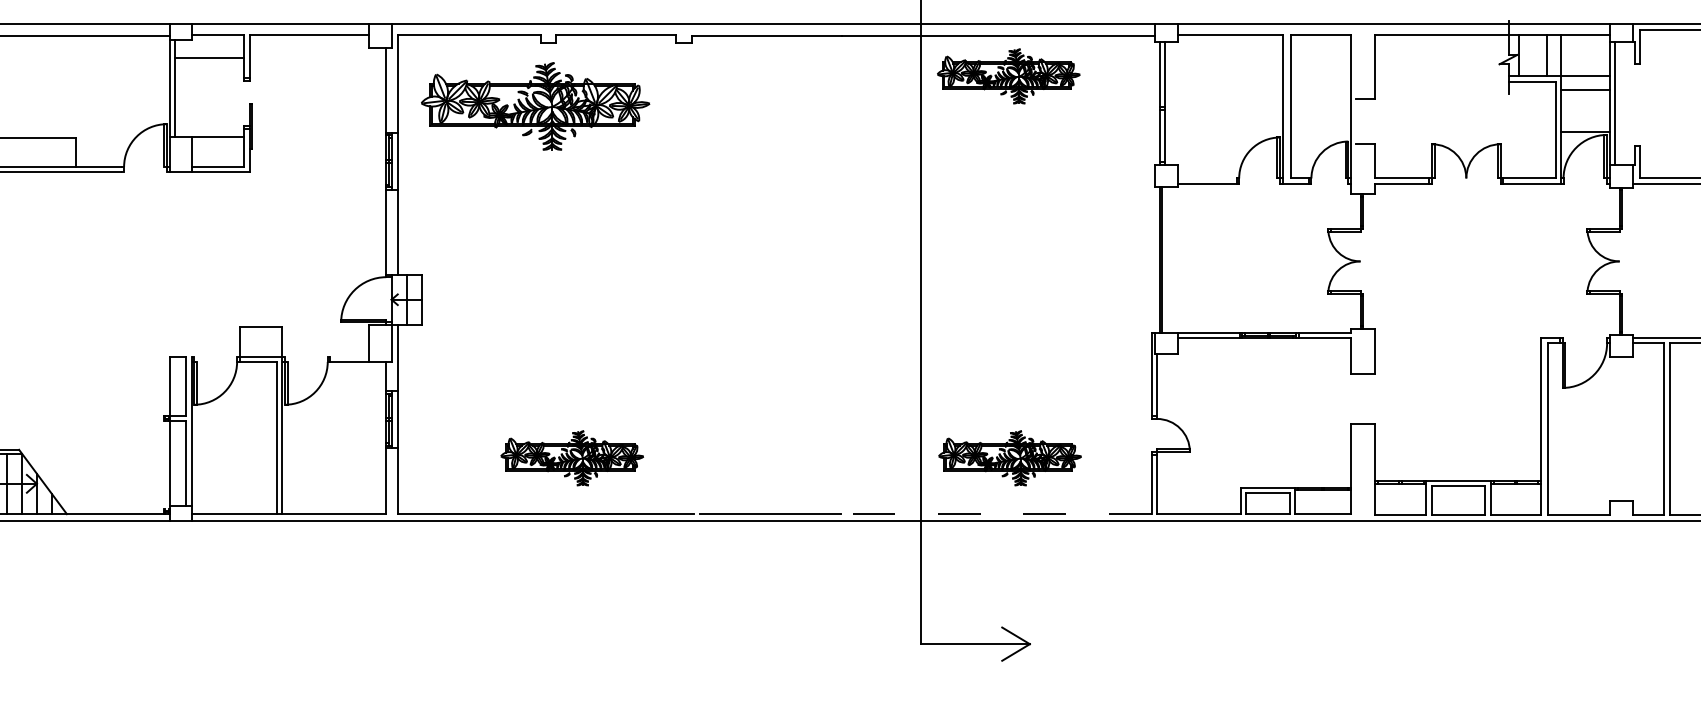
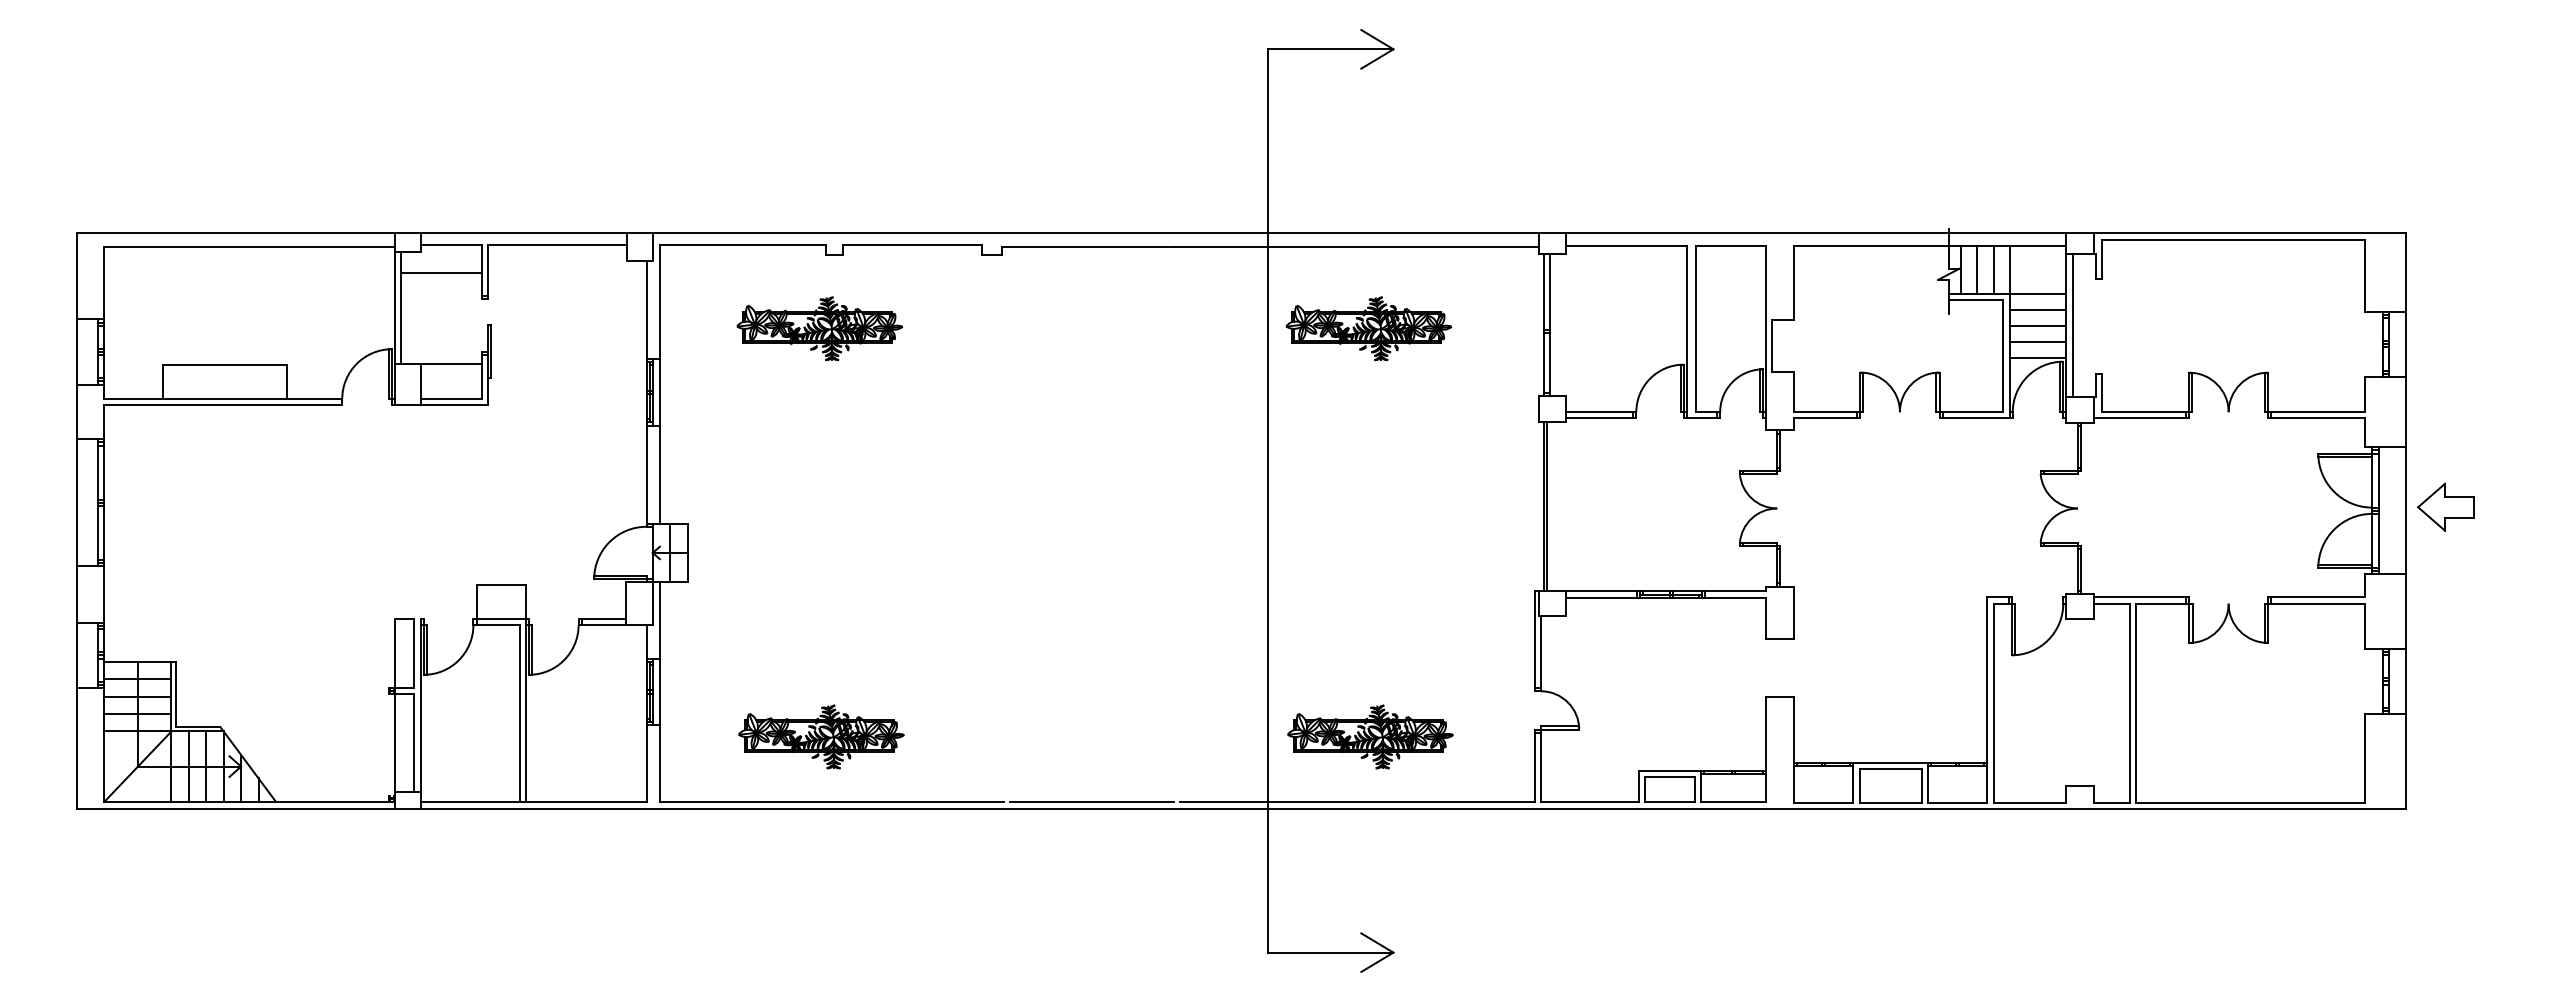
line: (1533, 55) -> (1977, 269), added
part: (1008, 76) -> (1368, 328), moved
line: (1584, 104) -> (2037, 326), added
part: (535, 106) -> (819, 328), size x0.62
line: (1584, 118) -> (2037, 342), added
line: (1356, 121) -> (1772, 346), added
line: (1207, 178) -> (1599, 412), added
line: (349, 356) -> (603, 618), added
part: (572, 457) -> (821, 736), moved
line: (998, 513) -> (1356, 801), dashed -> solid

